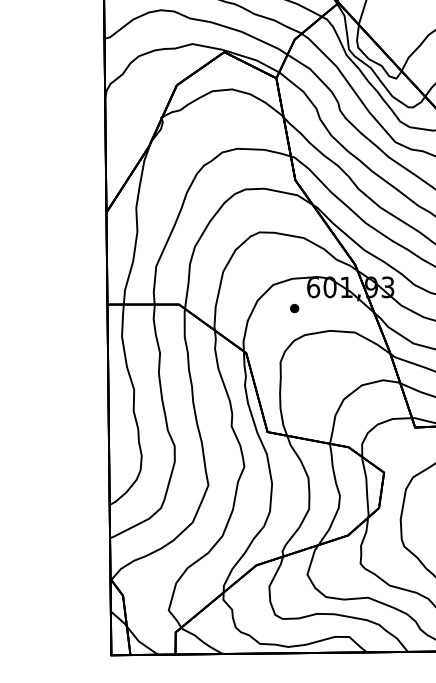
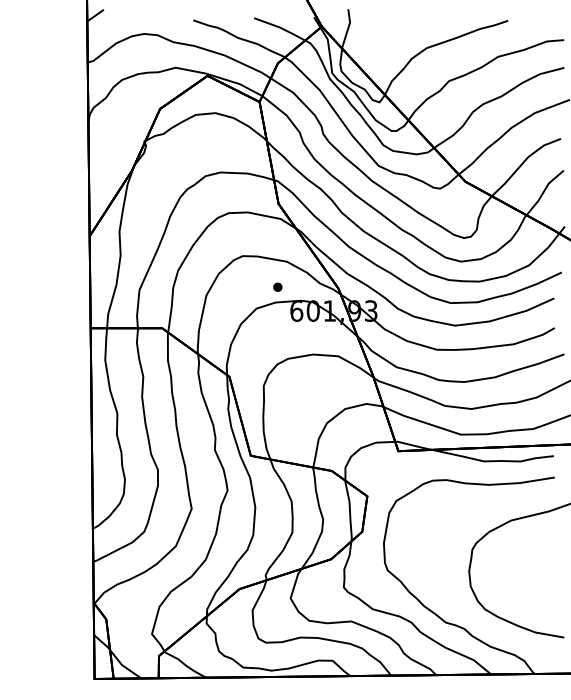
part: (294, 307) -> (277, 286), moved

